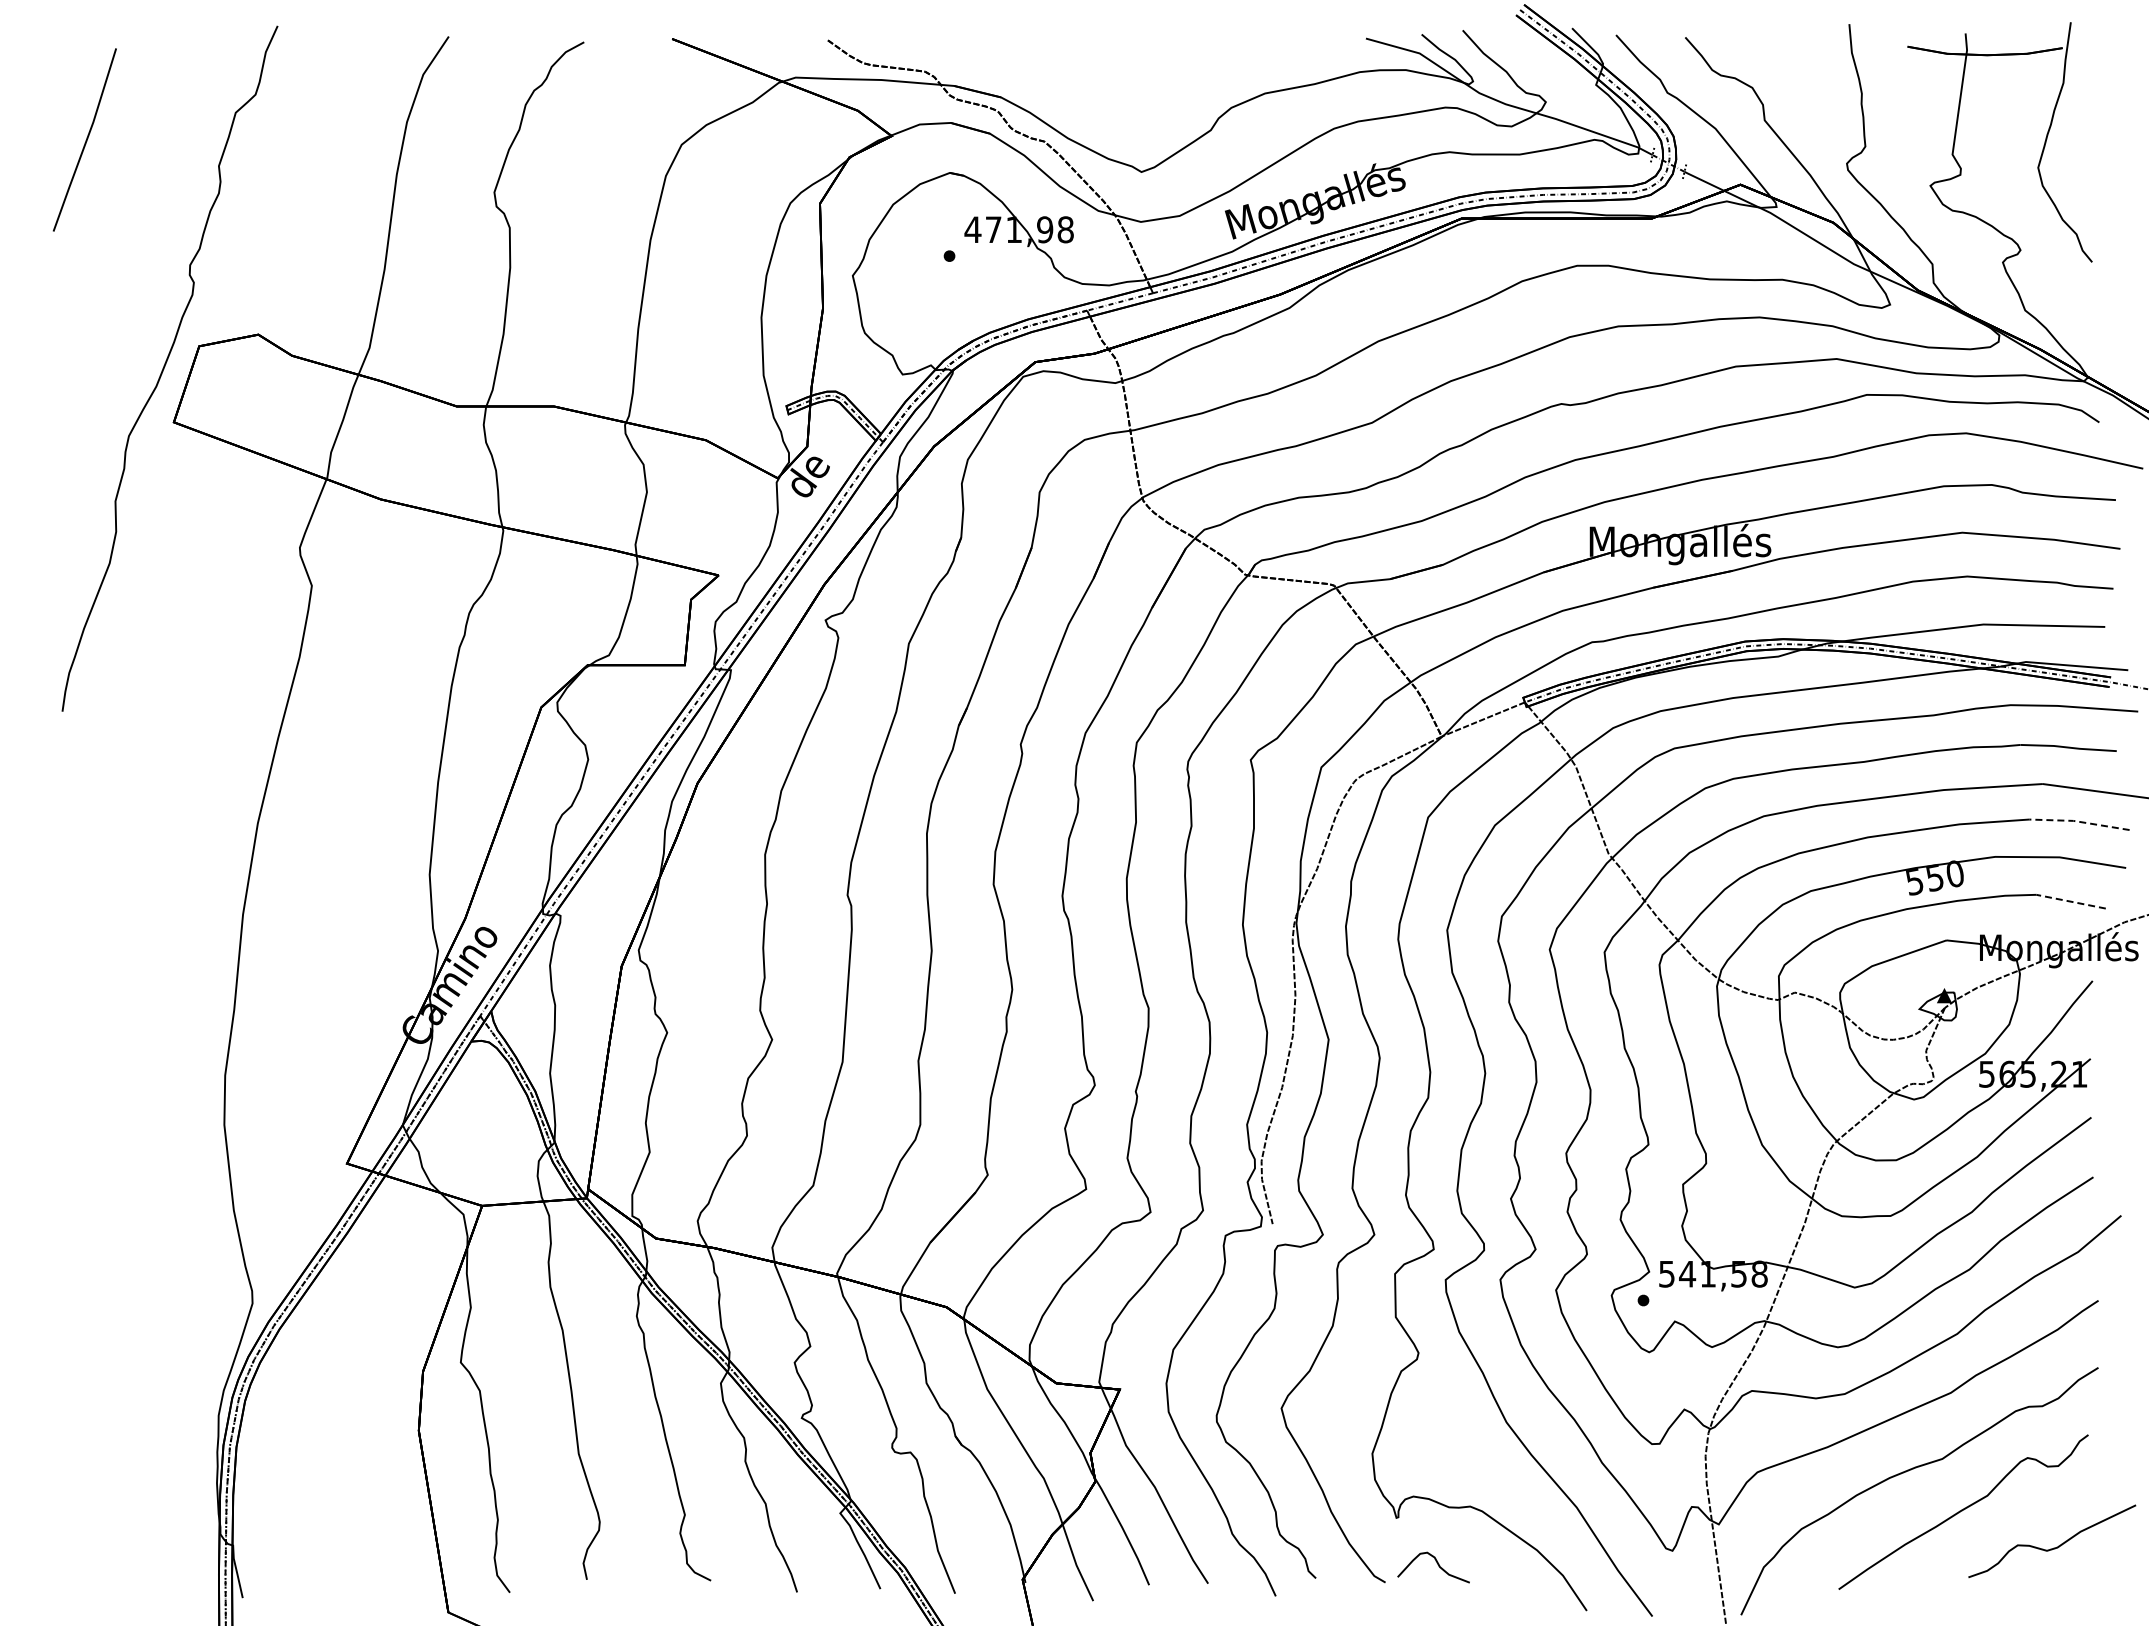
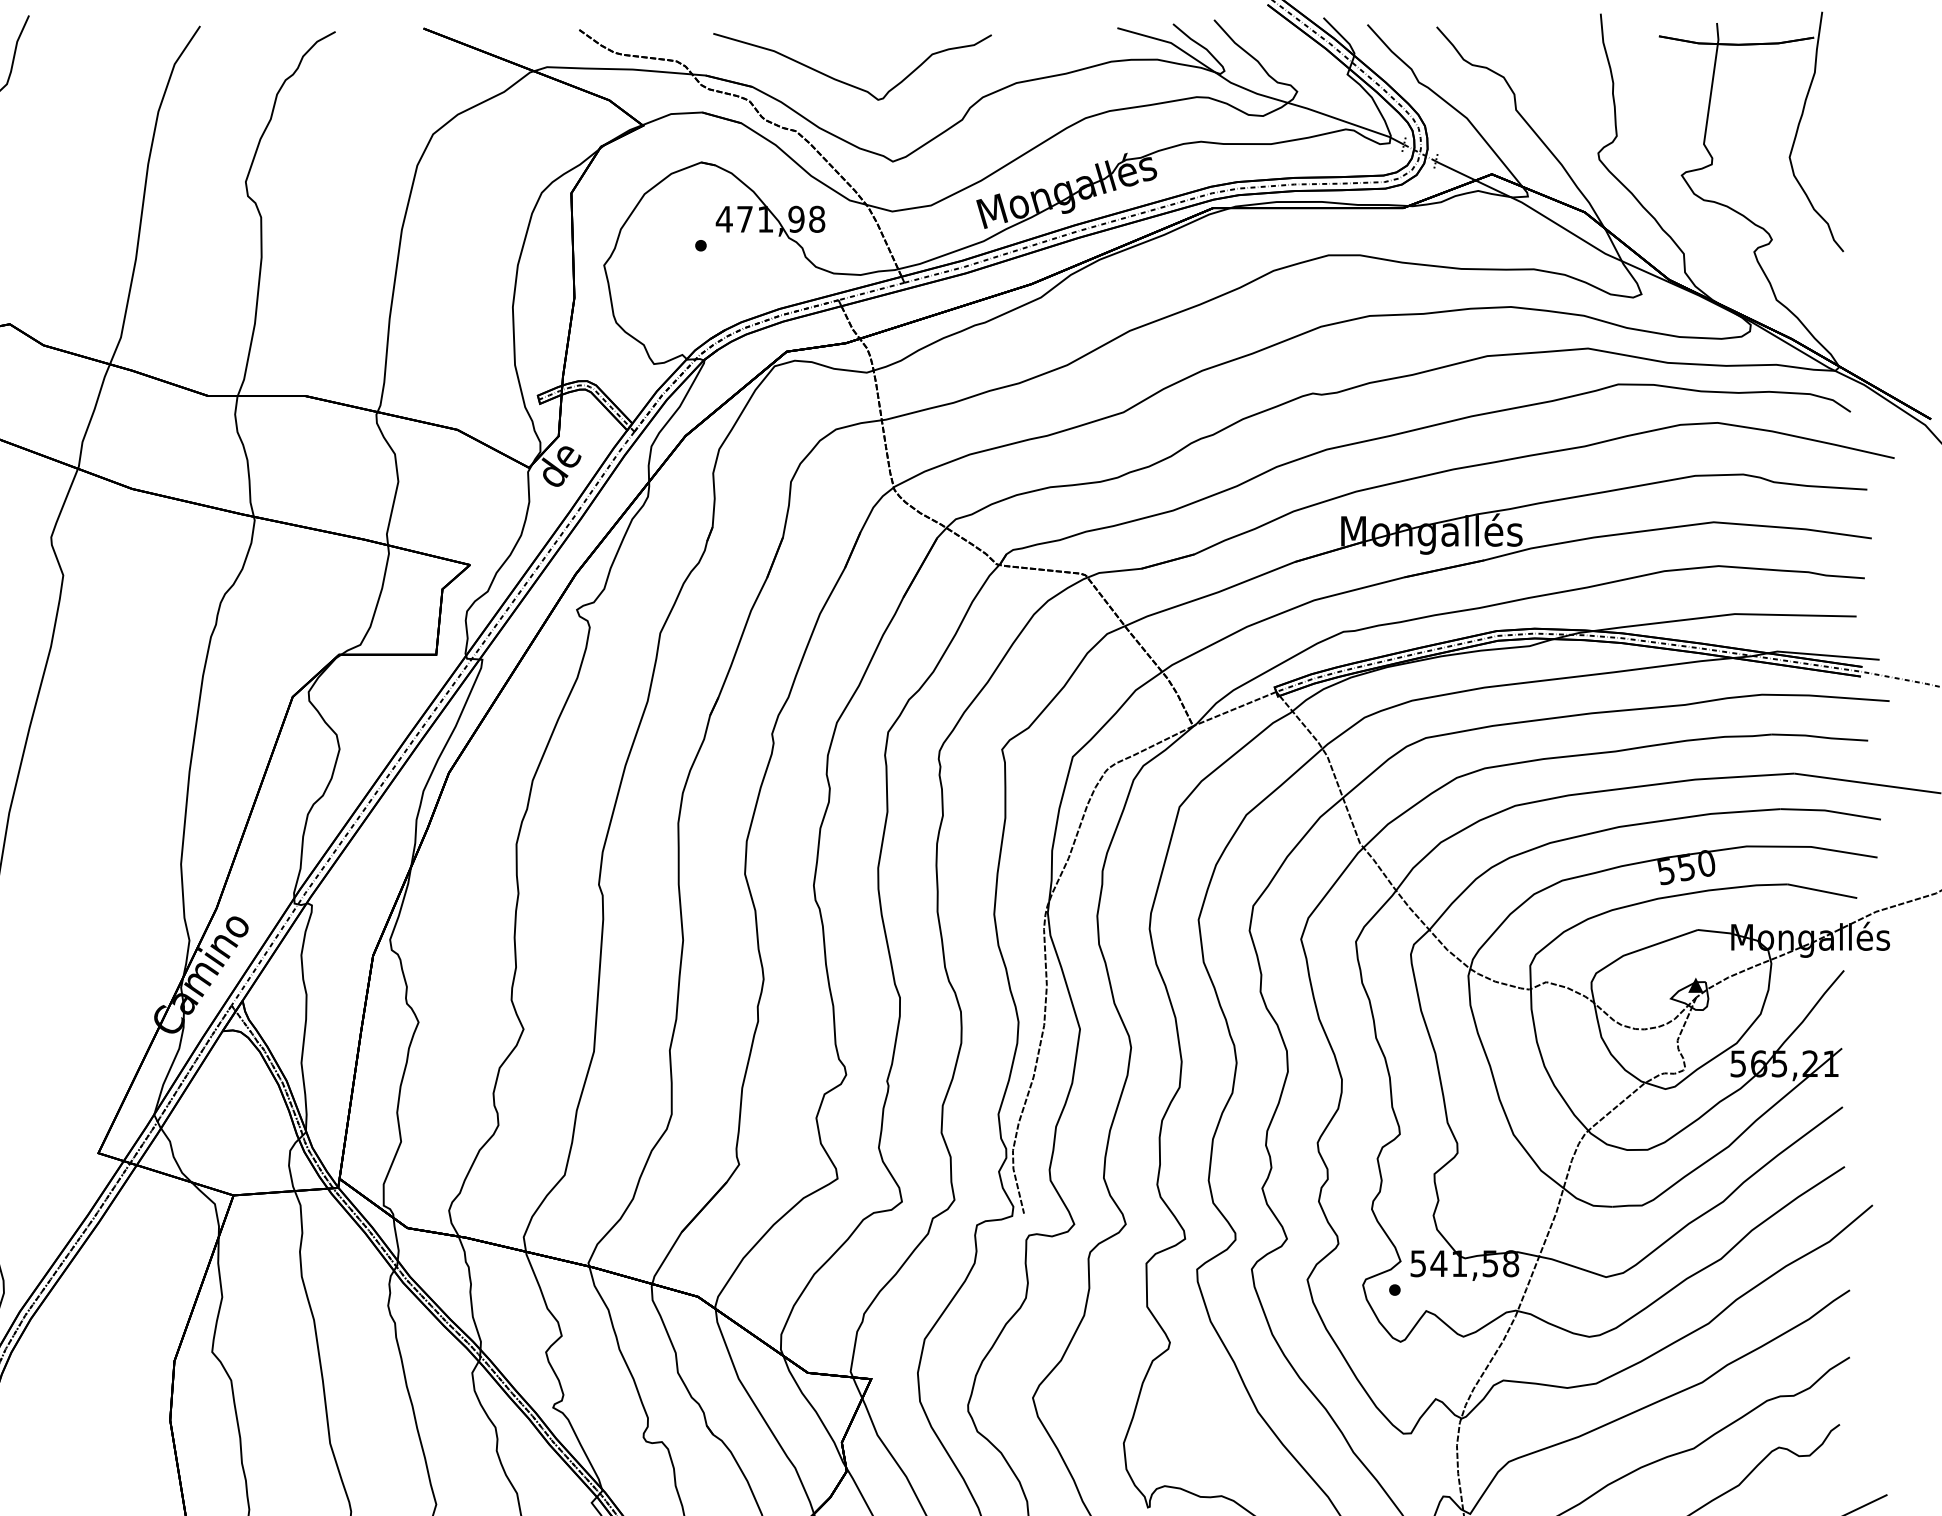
curve: (1096, 93) -> (847, 83), added
line: (2078, 821) -> (1829, 811), dashed -> solid
line: (2070, 901) -> (1821, 891), dashed -> solid

